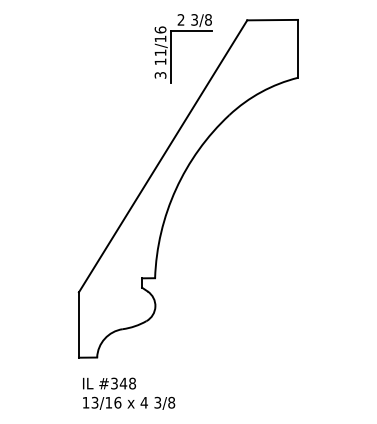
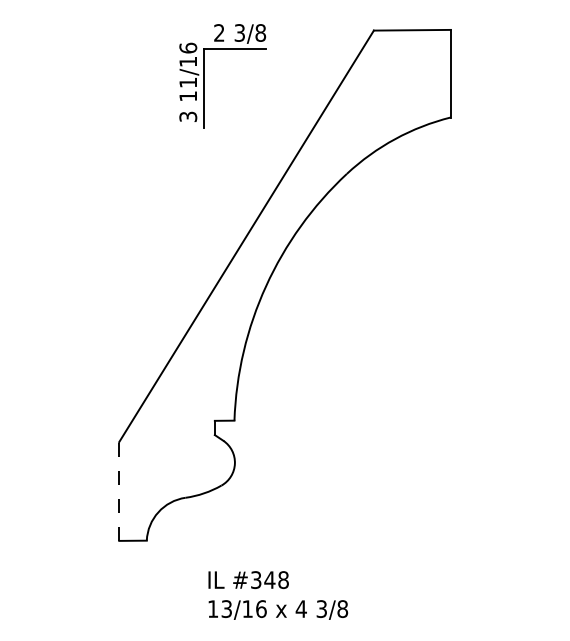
part: (171, 48) -> (204, 76), moved
line: (78, 325) -> (118, 492), solid -> dashed
text: (129, 393) -> (278, 595), moved

